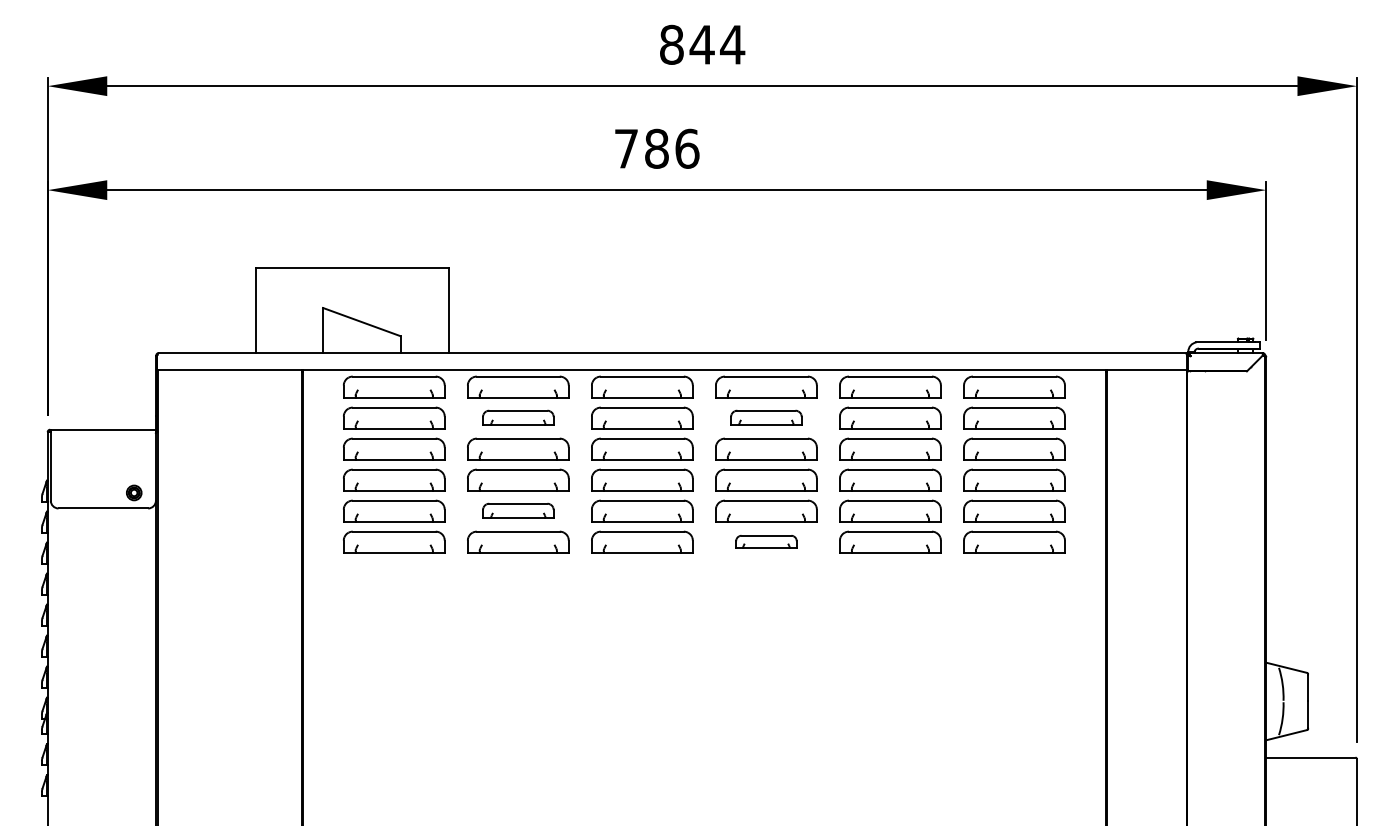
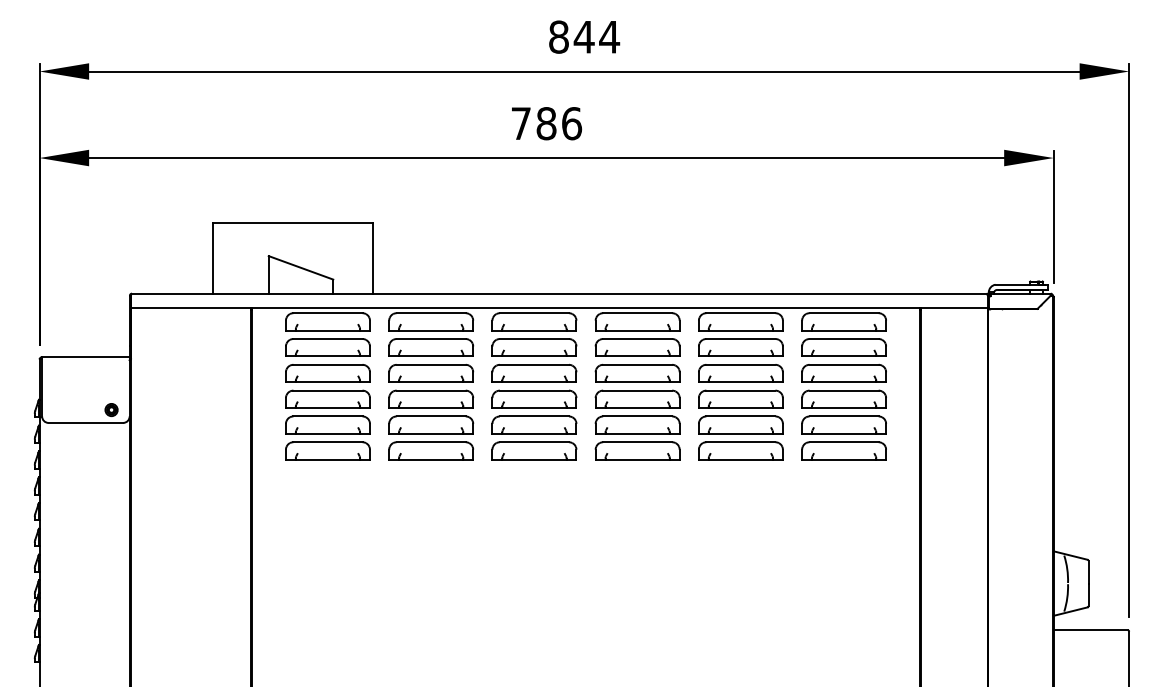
part: (518, 417) -> (431, 347), size x1.43
part: (766, 417) -> (637, 347), size x1.43
part: (518, 510) -> (431, 424), size x1.43
part: (766, 541) -> (637, 450), size x1.67

